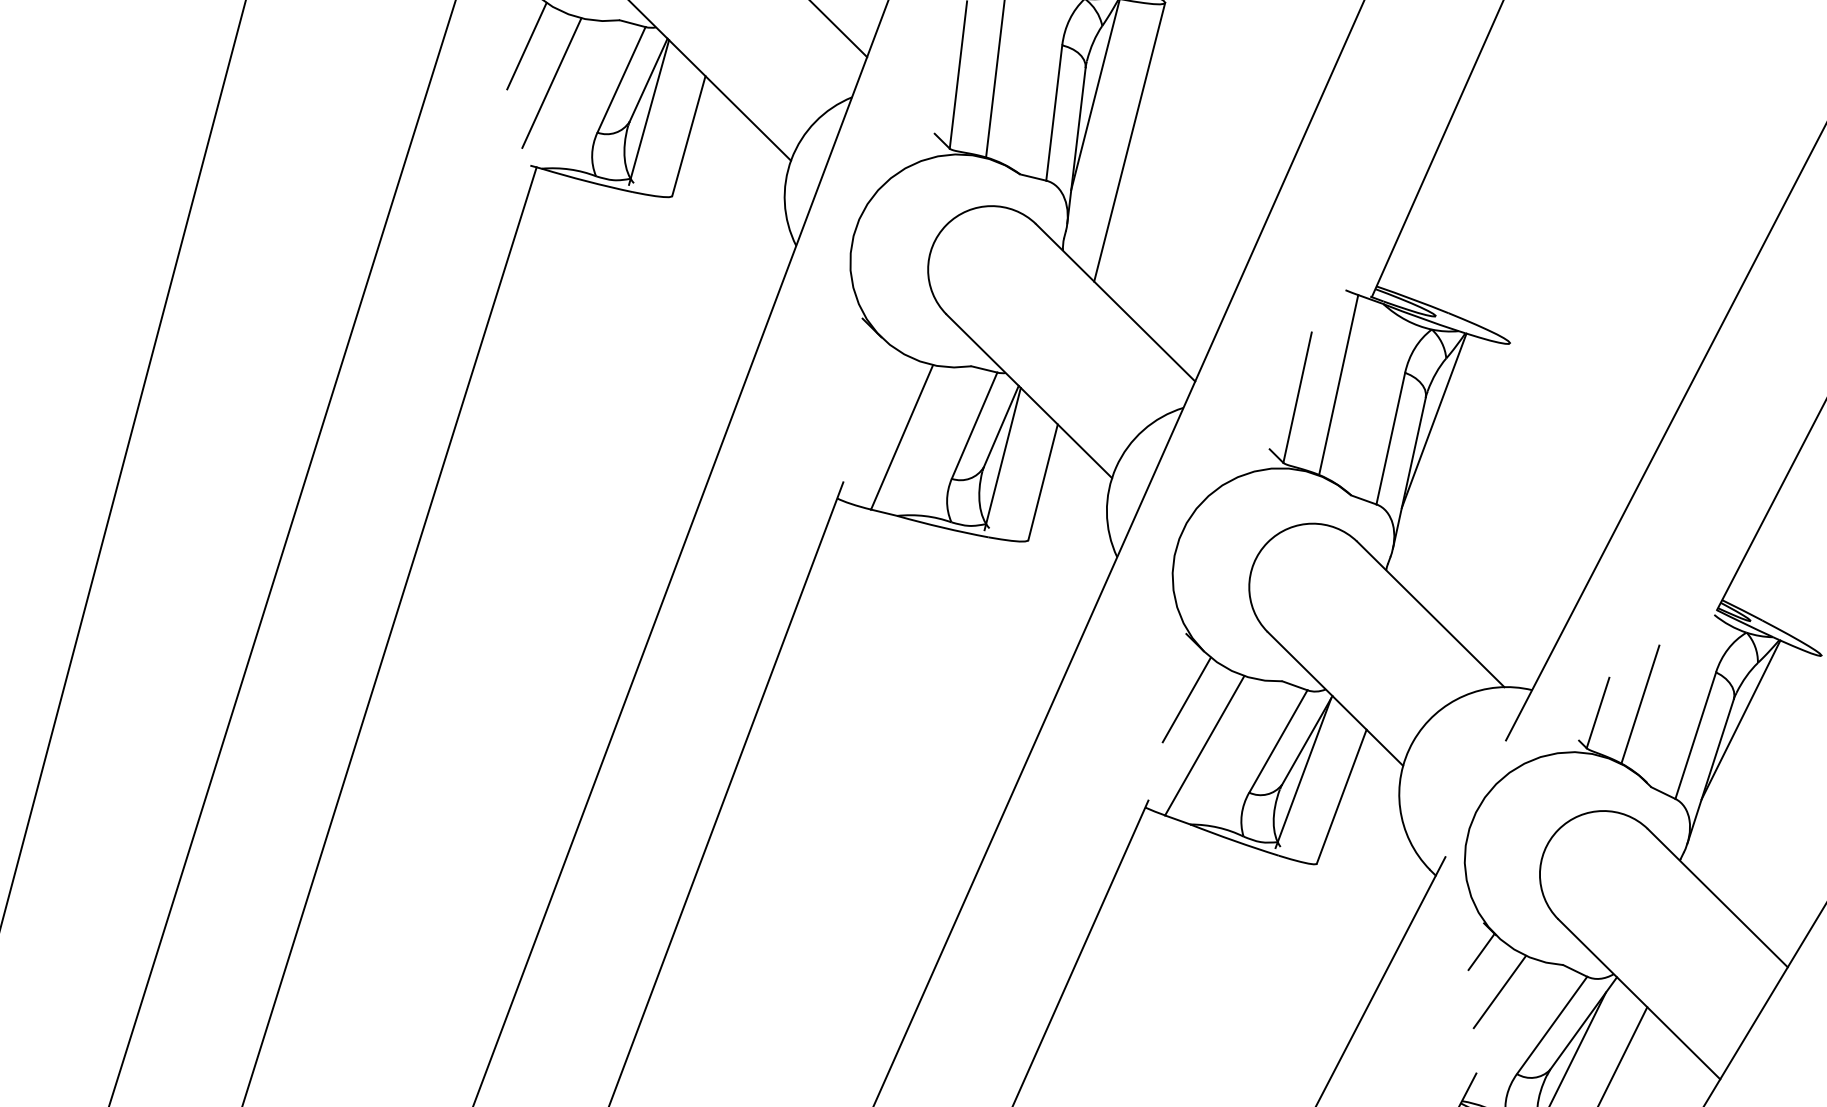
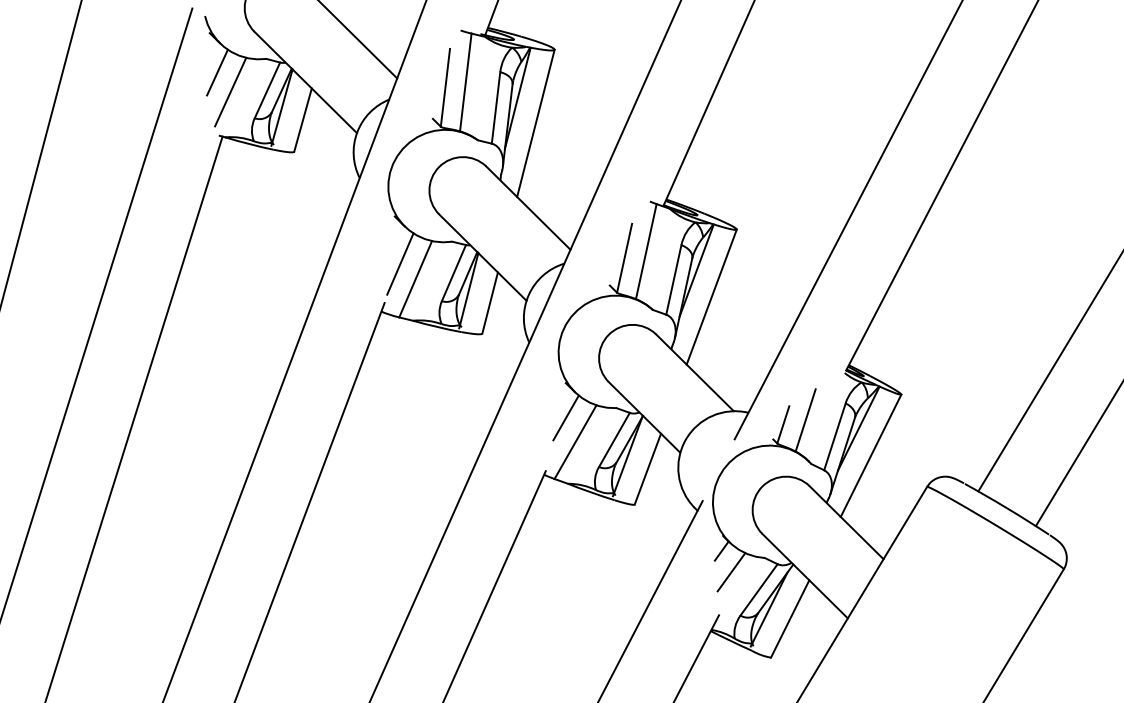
line: (873, 407) -> (400, 263), added
line: (1462, 469) -> (711, 296), added
line: (1763, 770) -> (870, 455), added

